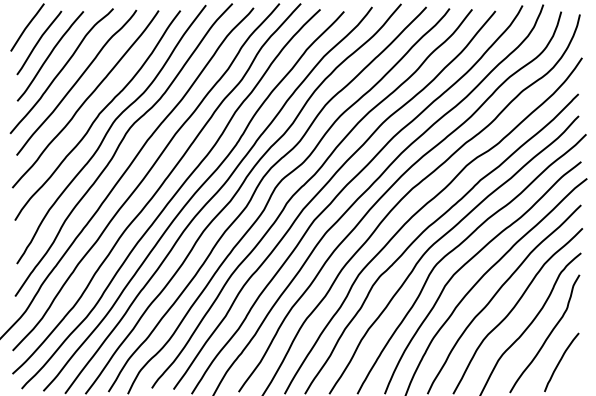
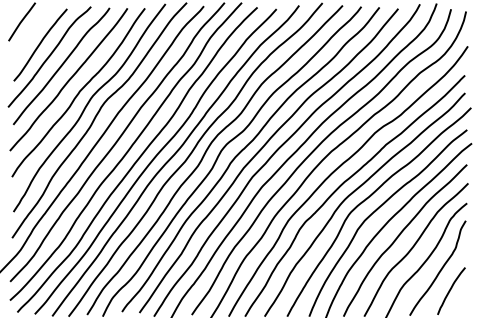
curve: (39, 41) -> (31, 33), removed

